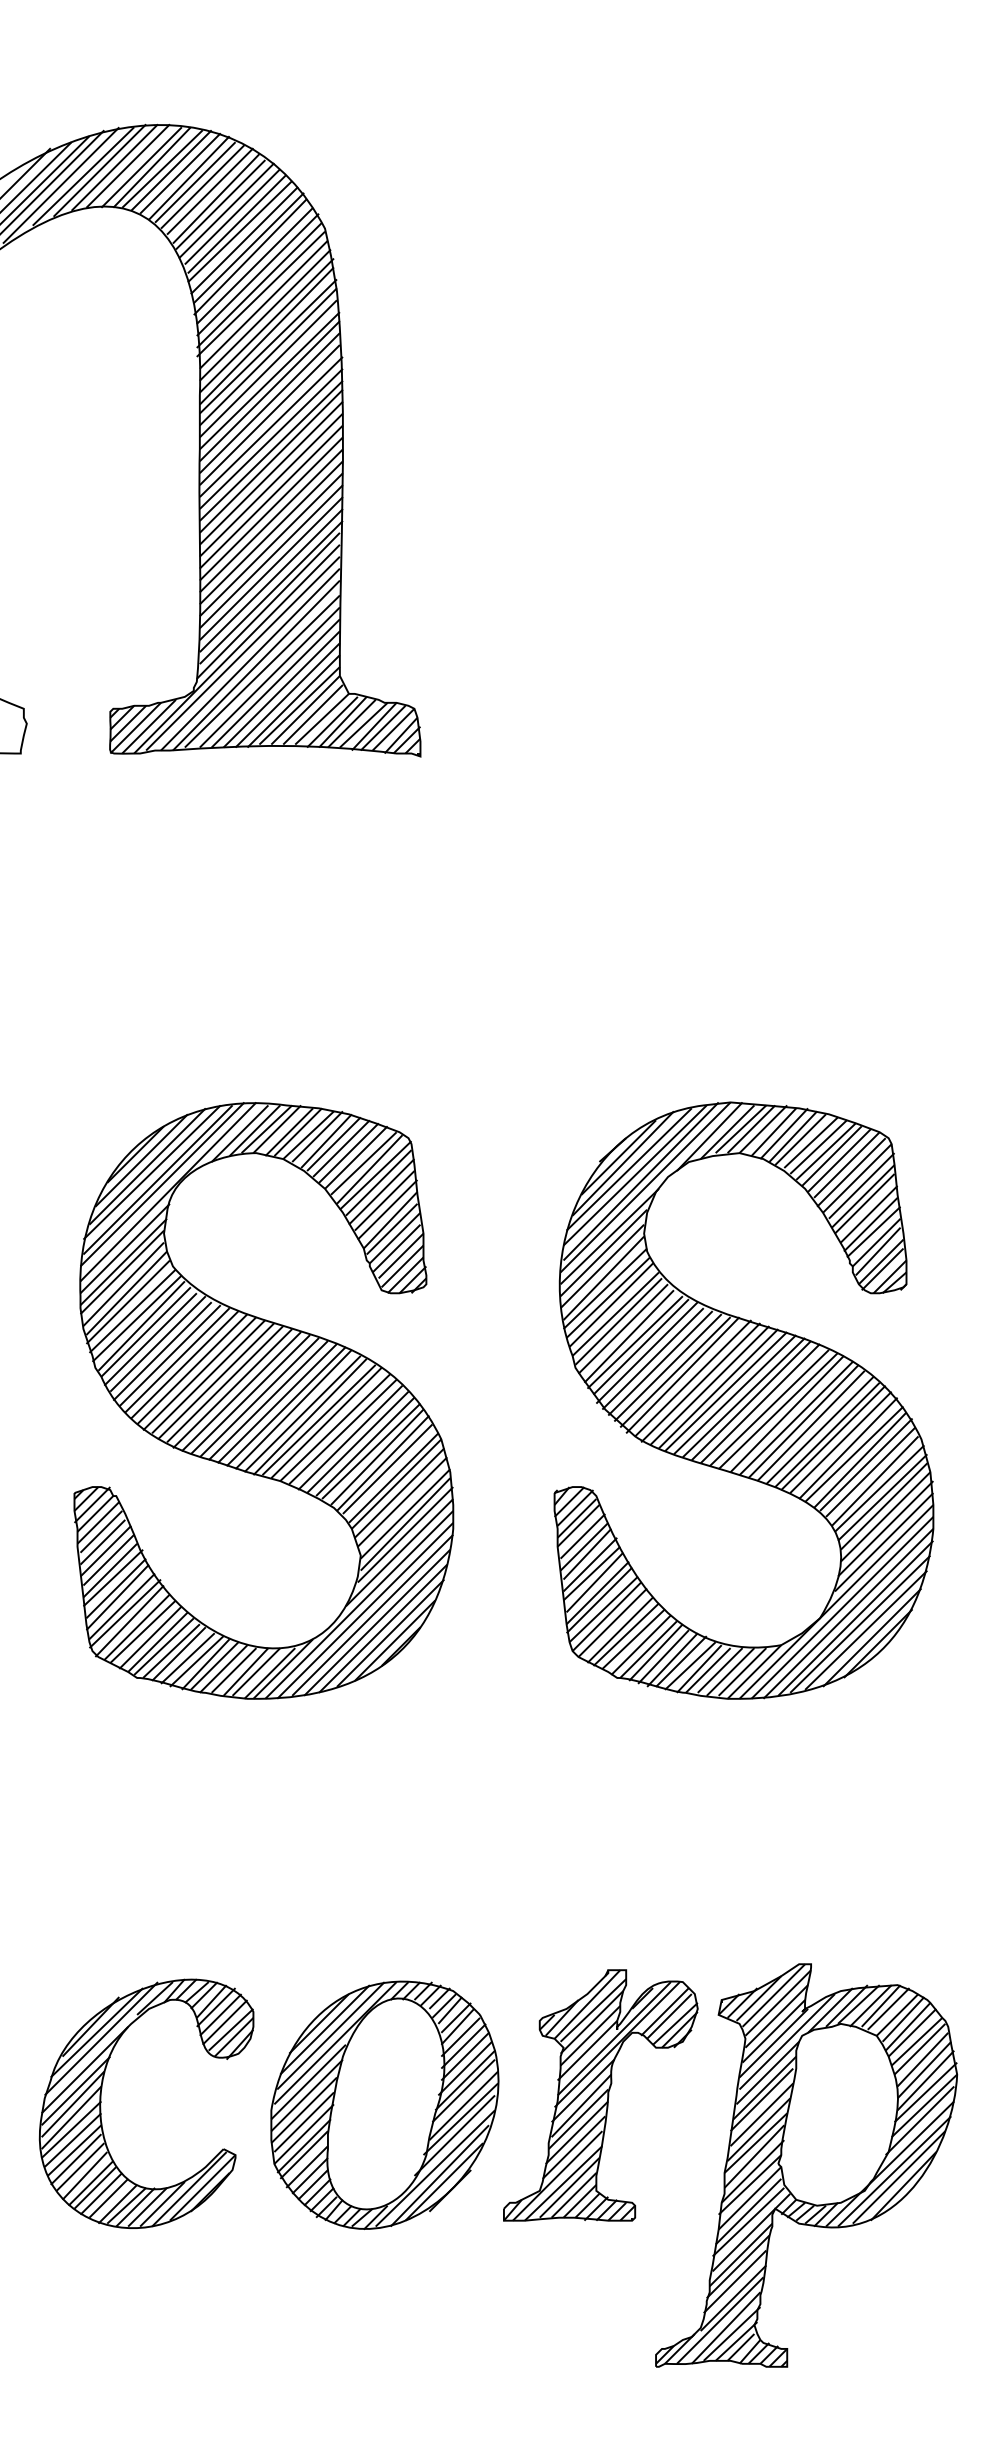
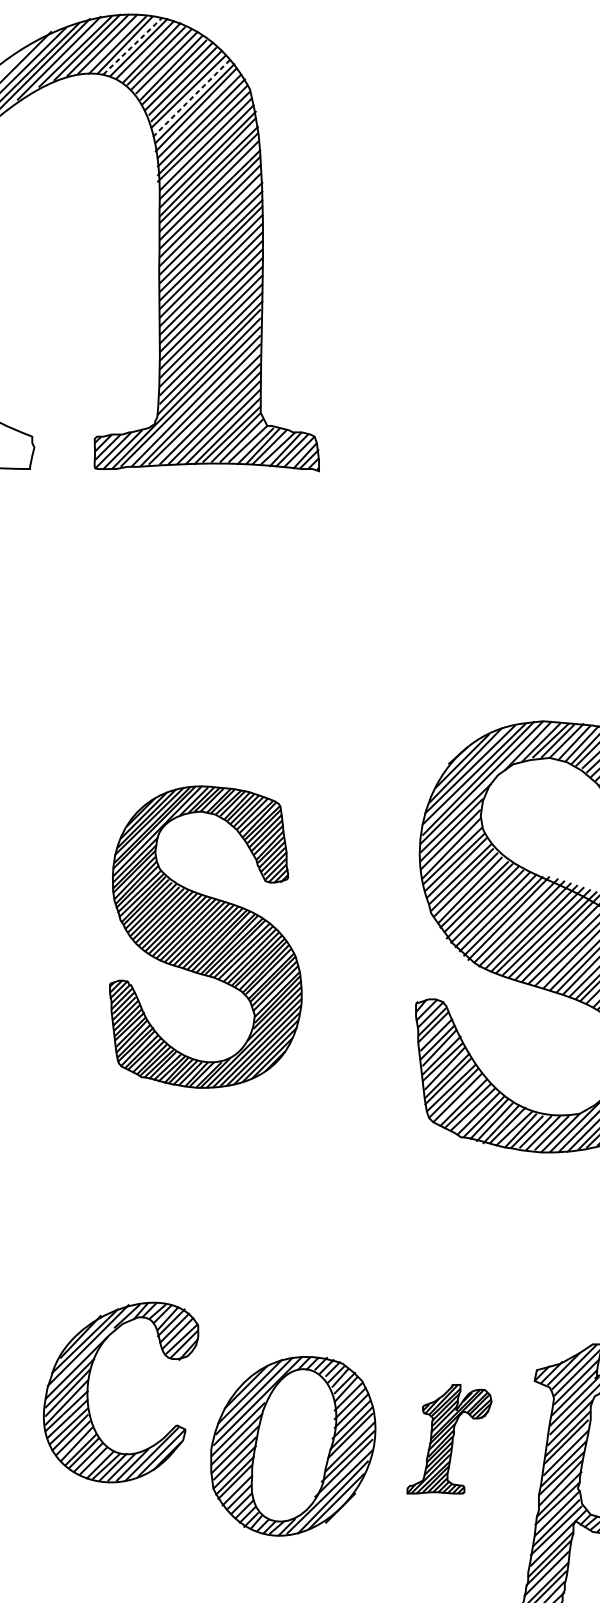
line: (162, 169) -> (132, 46), solid -> dashed
line: (244, 240) -> (191, 98), solid -> dashed
part: (263, 1400) -> (205, 936), size x0.7
part: (600, 2095) -> (449, 1439), size x0.6
part: (101, 2103) -> (88, 1392), moved

